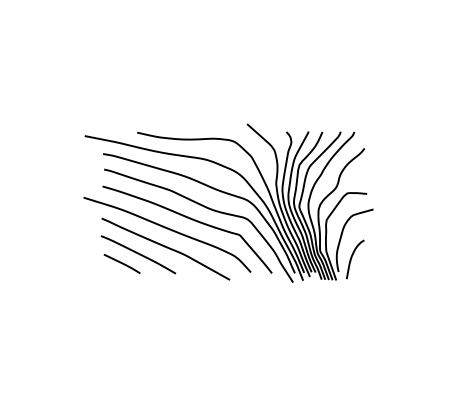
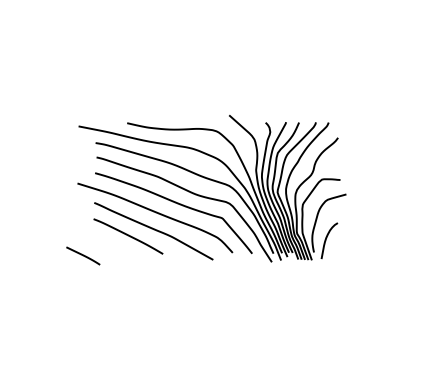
line: (122, 263) -> (83, 255), moved

